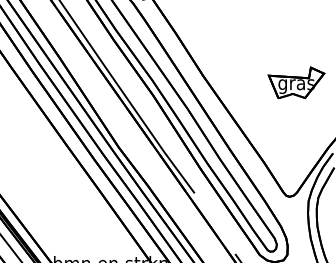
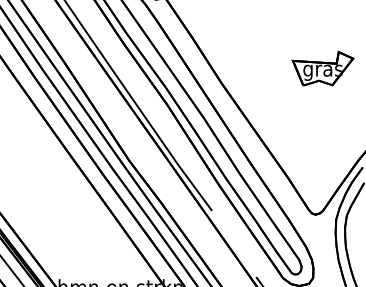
part: (296, 82) -> (323, 68), moved

